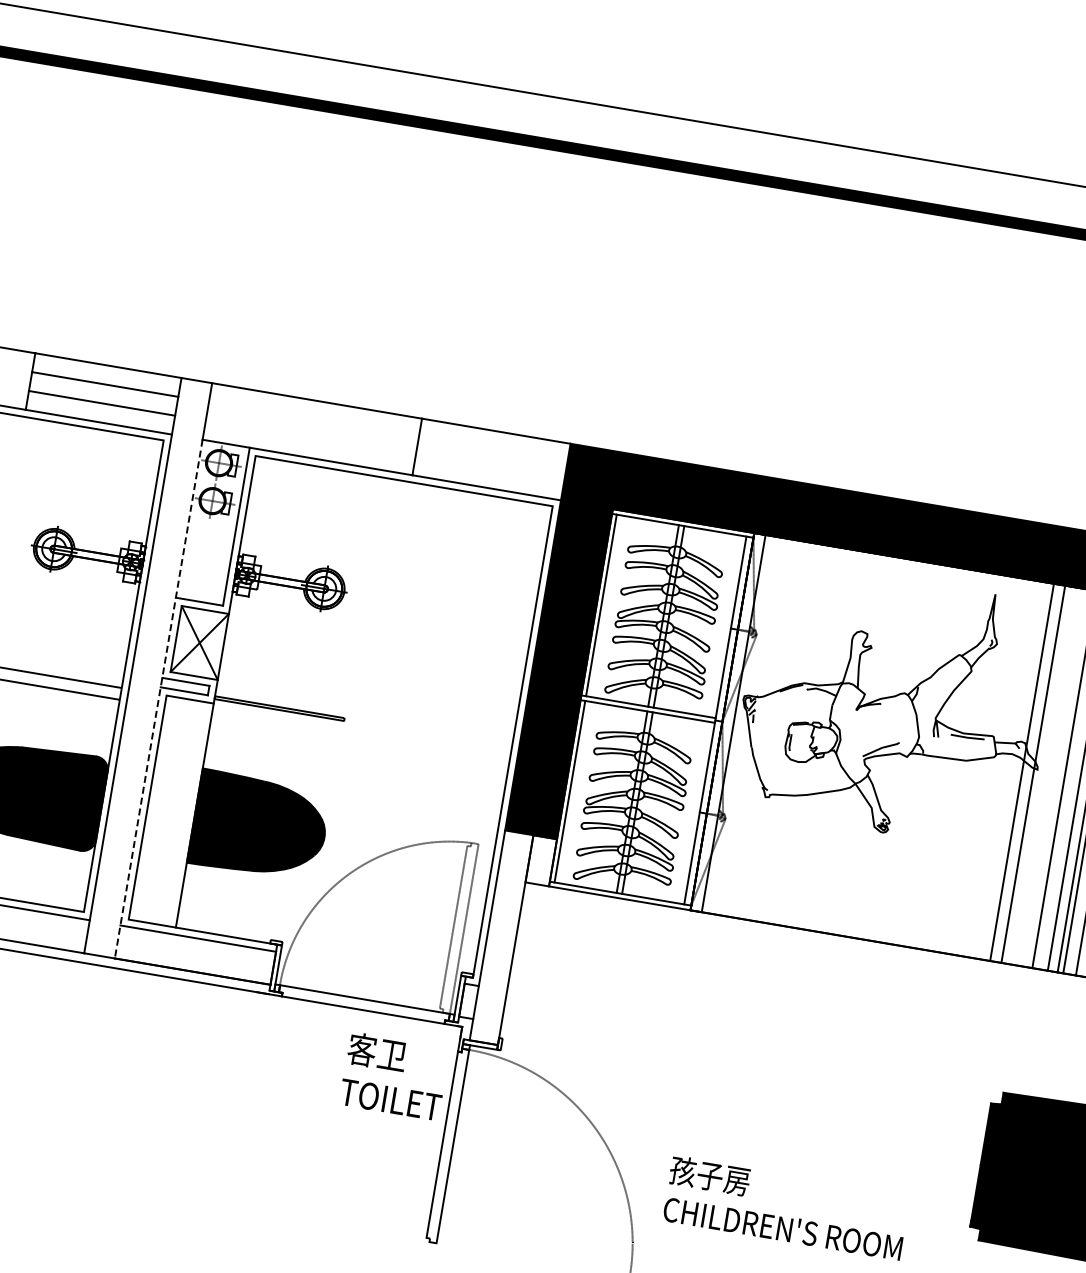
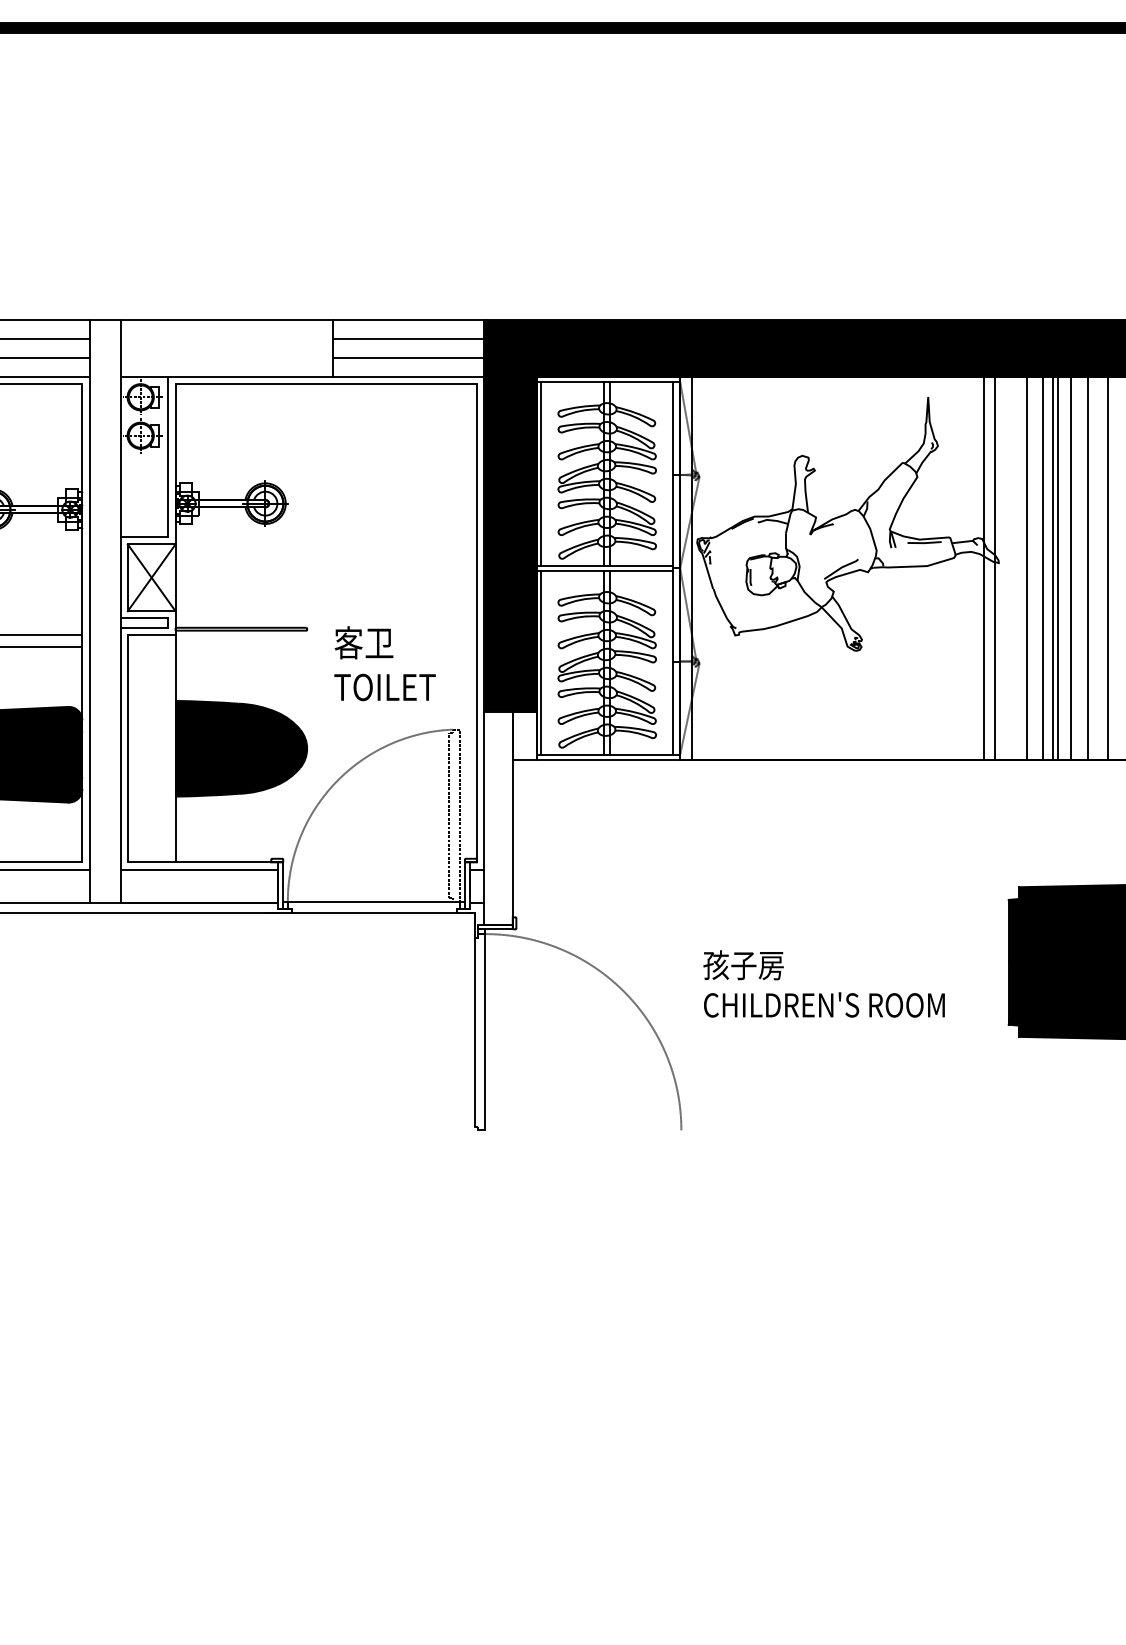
line: (492, 449) -> (408, 338), added
line: (489, 468) -> (408, 357), added
line: (158, 699) -> (120, 640), dashed -> solid
text: (394, 1076) -> (384, 663), moved
text: (785, 1207) -> (823, 983), moved

